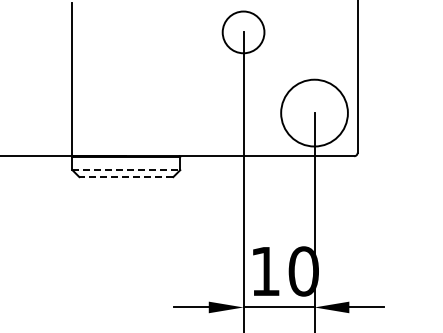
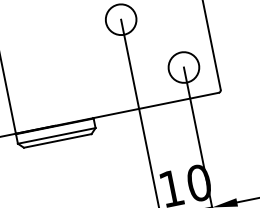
circle: (314, 112) -> (183, 67), size x0.62
line: (126, 170) -> (56, 136), dashed -> solid
line: (126, 177) -> (57, 141), dashed -> solid

